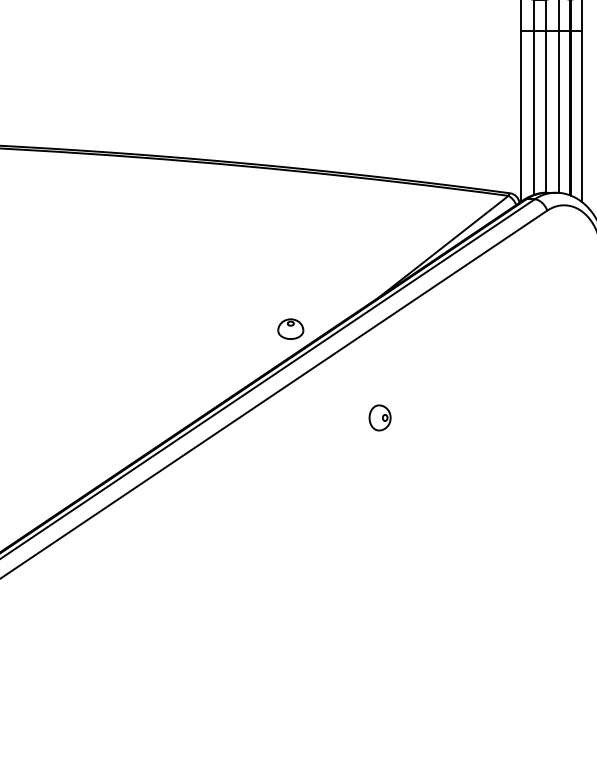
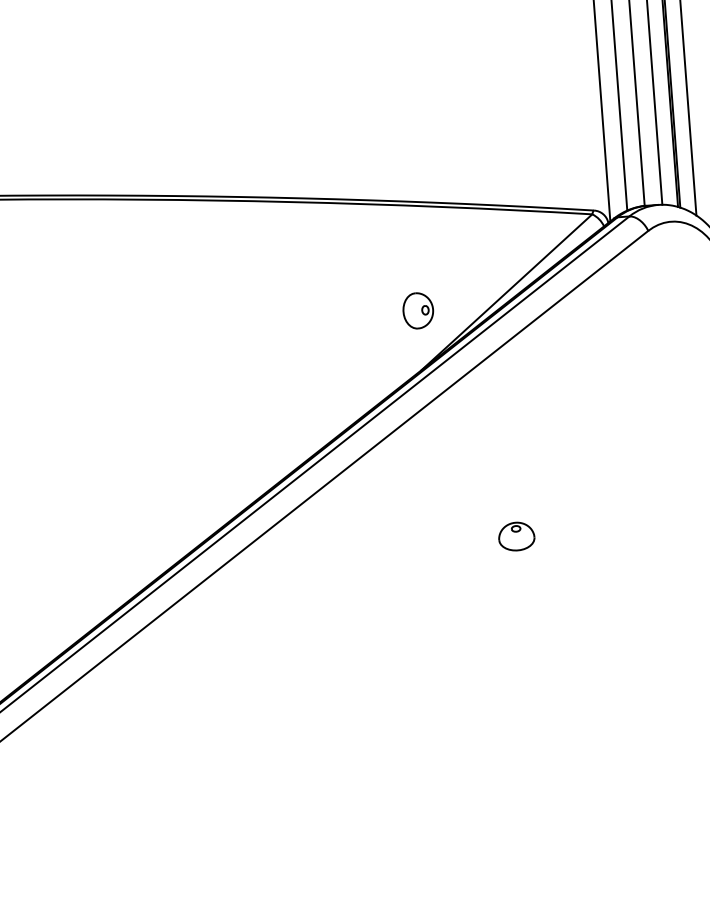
part: (290, 328) -> (516, 535), moved
part: (379, 417) -> (417, 310), moved

